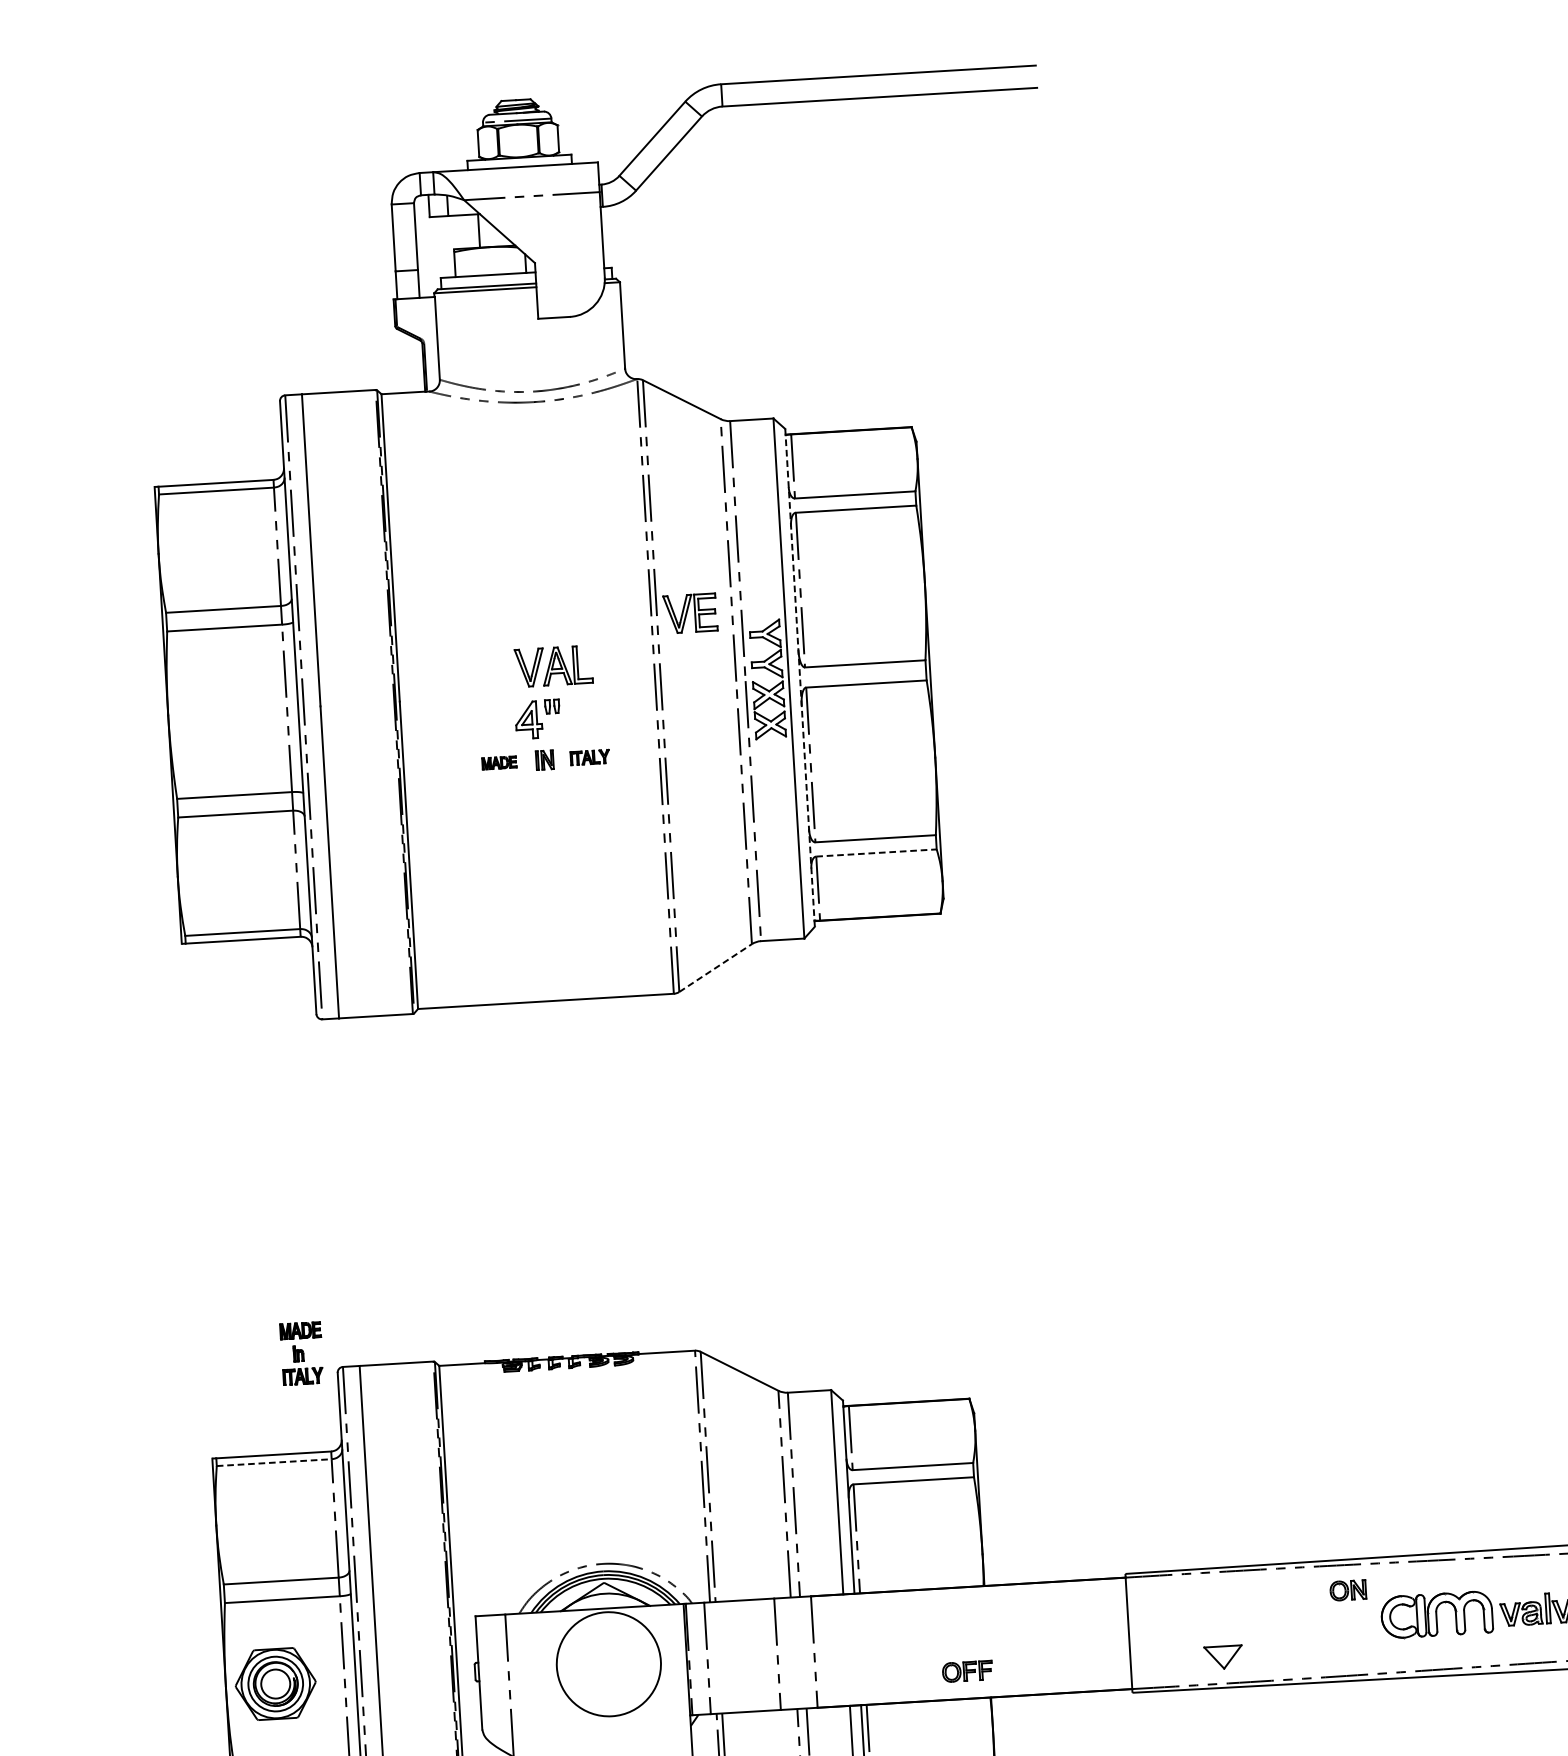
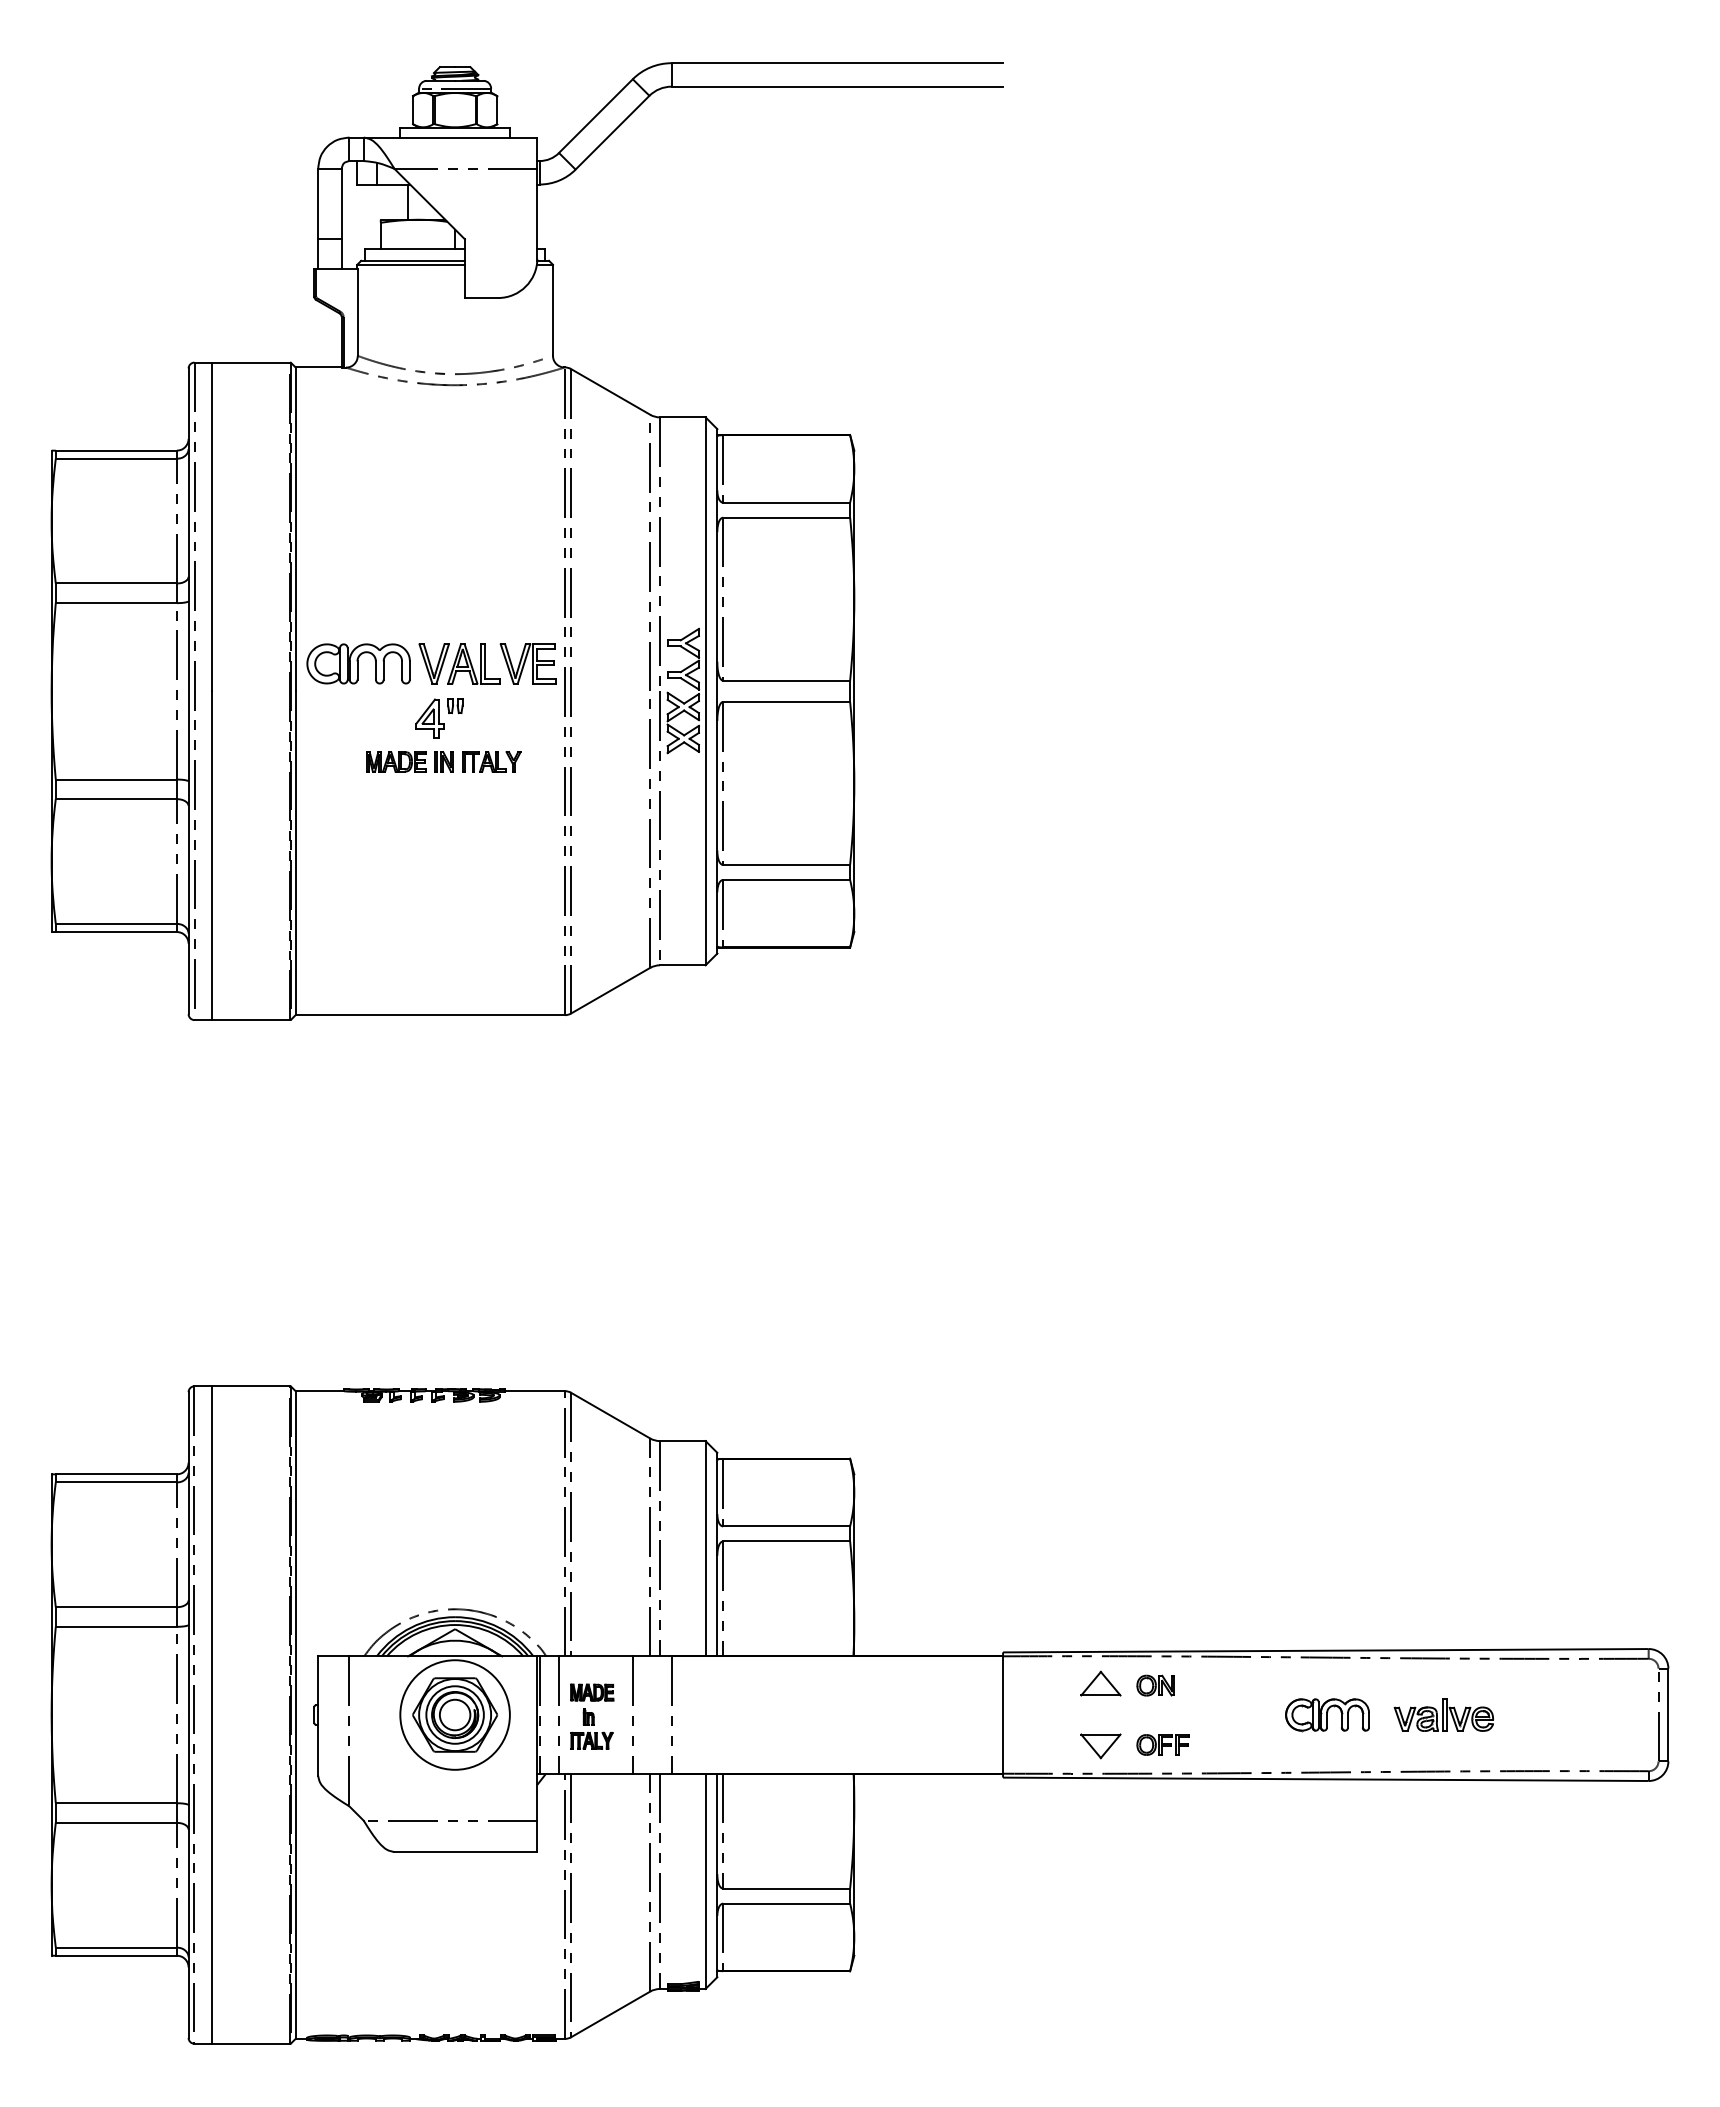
part: (689, 613) -> (527, 663), moved
part: (457, 671) -> (358, 663), added
line: (800, 678) -> (717, 691), dashed -> solid
part: (589, 757) -> (491, 761), size x1.43
part: (499, 762) -> (396, 761), size x1.67
line: (877, 852) -> (787, 879), dashed -> solid
line: (715, 967) -> (610, 990), dashed -> solid
part: (302, 1353) -> (592, 1716), moved
line: (274, 1462) -> (116, 1482), dashed -> solid
part: (1347, 1590) -> (1155, 1685), moved
part: (1219, 1597) -> (1100, 1683), added
part: (1436, 1615) -> (1327, 1715), size x0.71
part: (966, 1671) -> (1162, 1744), moved
part: (276, 1683) -> (455, 1714), moved

